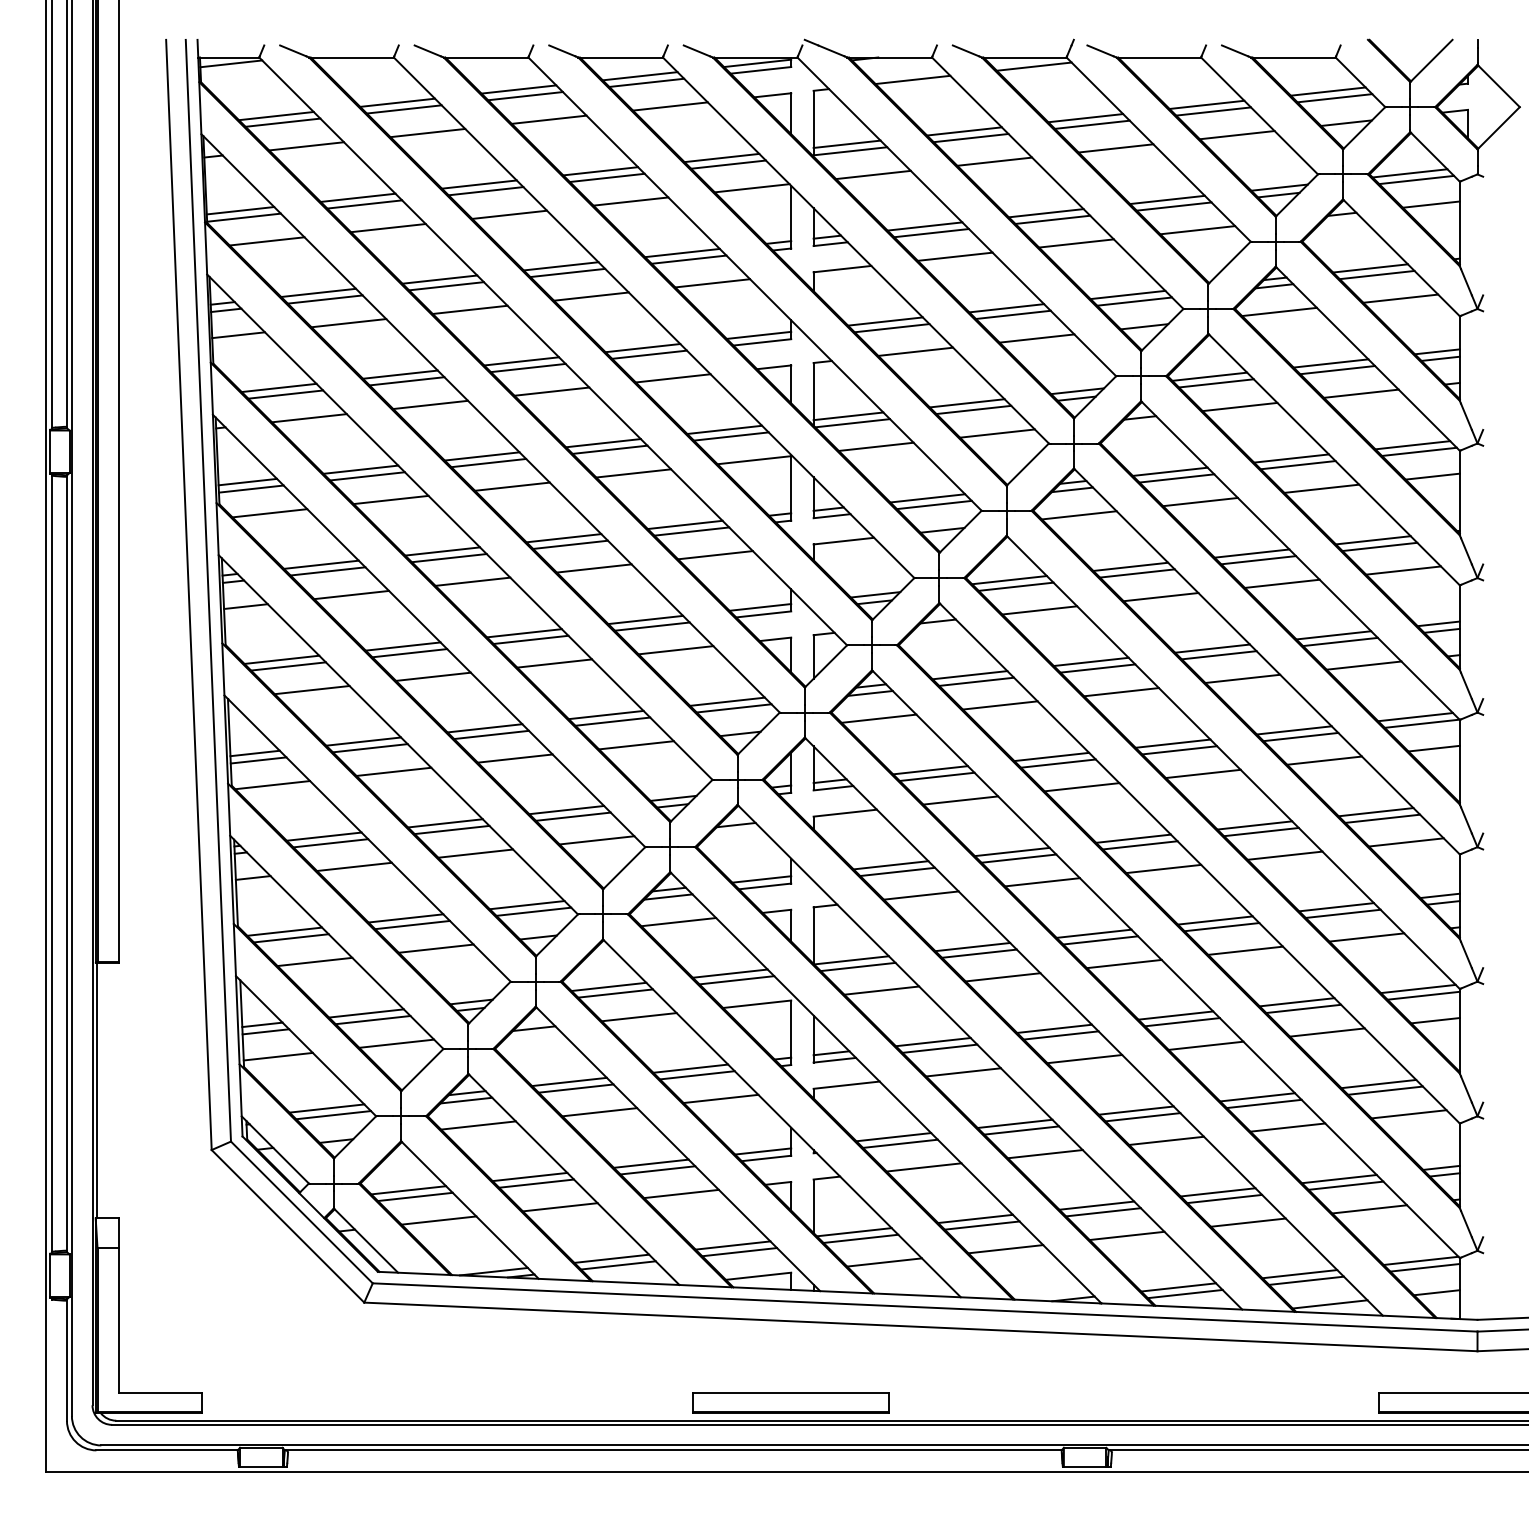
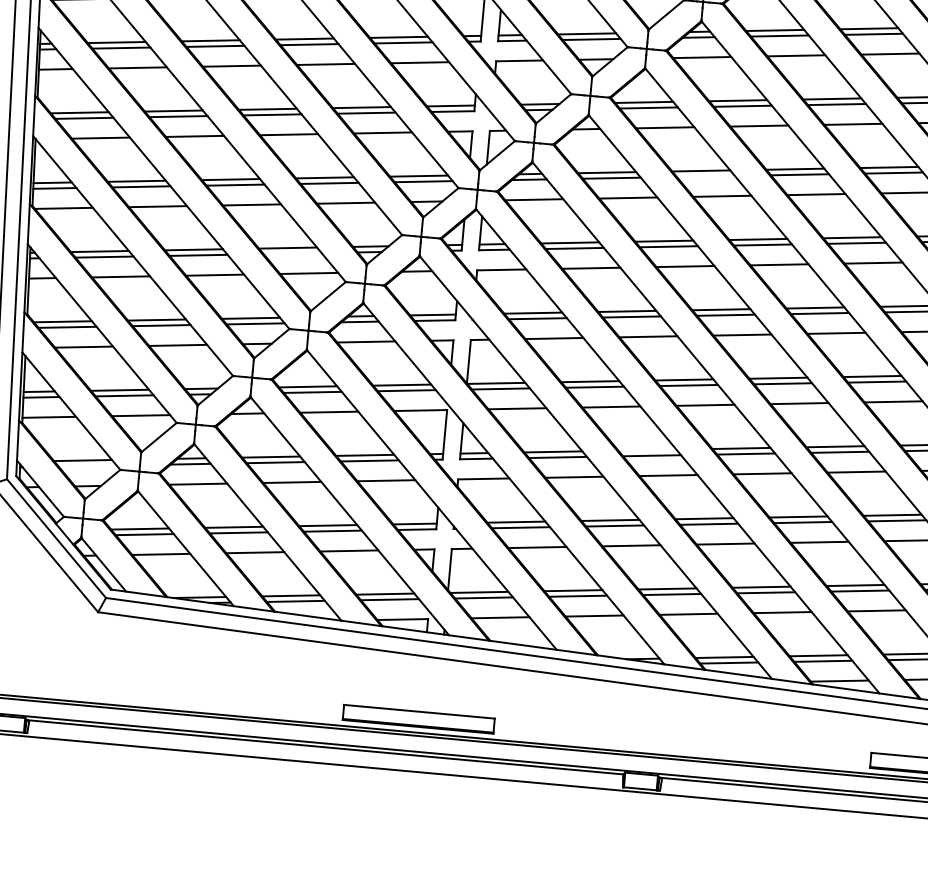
line: (1097, 668) -> (705, 176), removed
line: (572, 816) -> (292, 253), removed
line: (1054, 1028) -> (647, 449), removed
line: (333, 1115) -> (87, 466), removed

